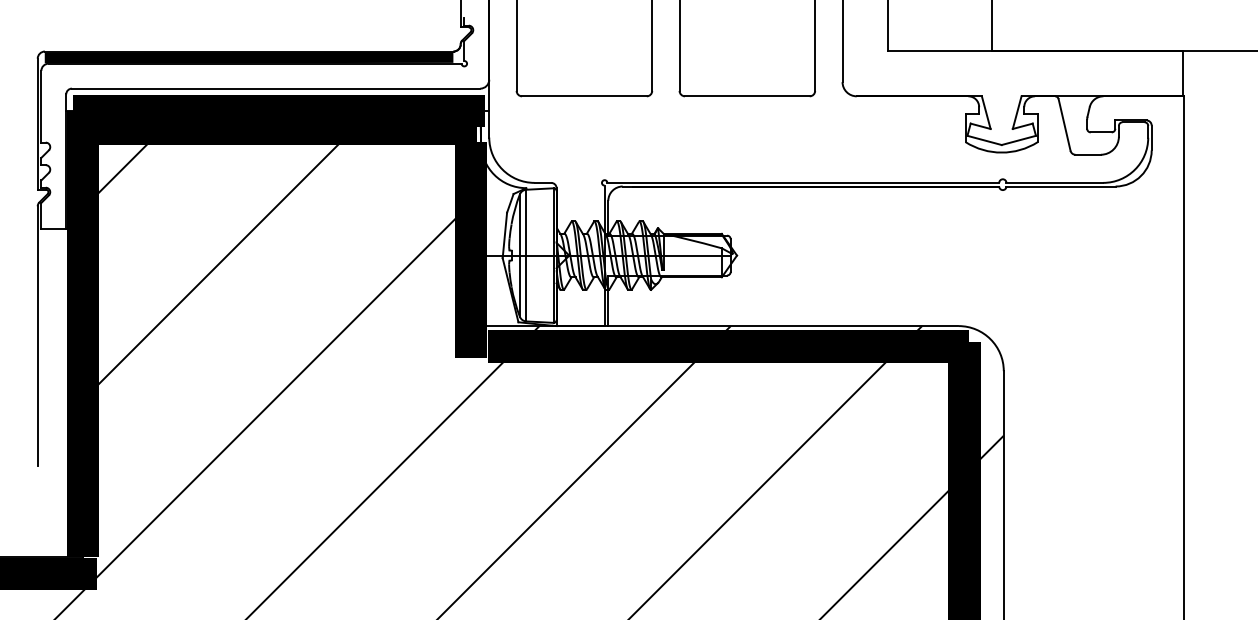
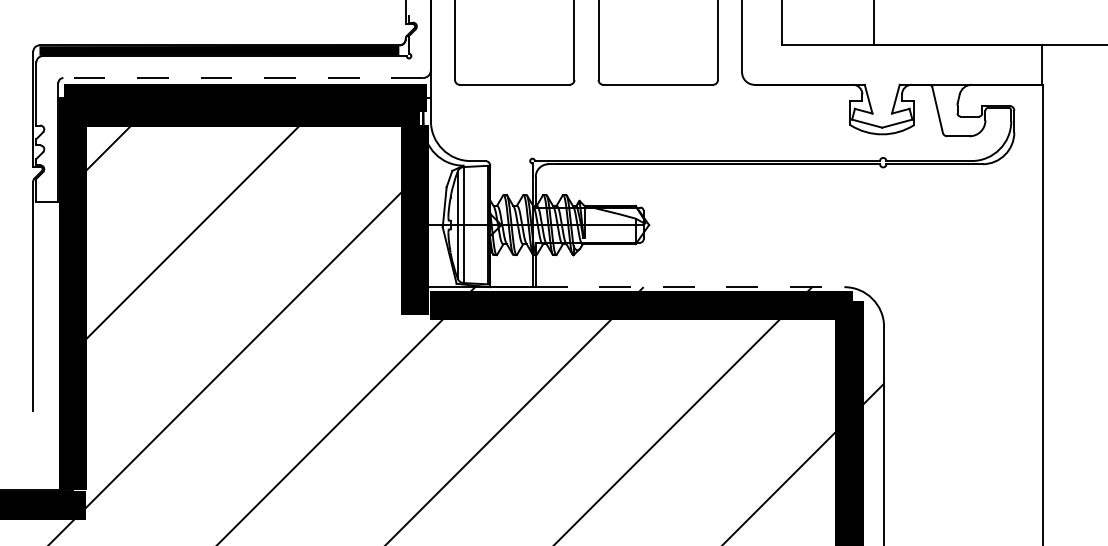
line: (275, 88) -> (242, 77), solid -> dashed
line: (783, 326) -> (690, 287), solid -> dashed

